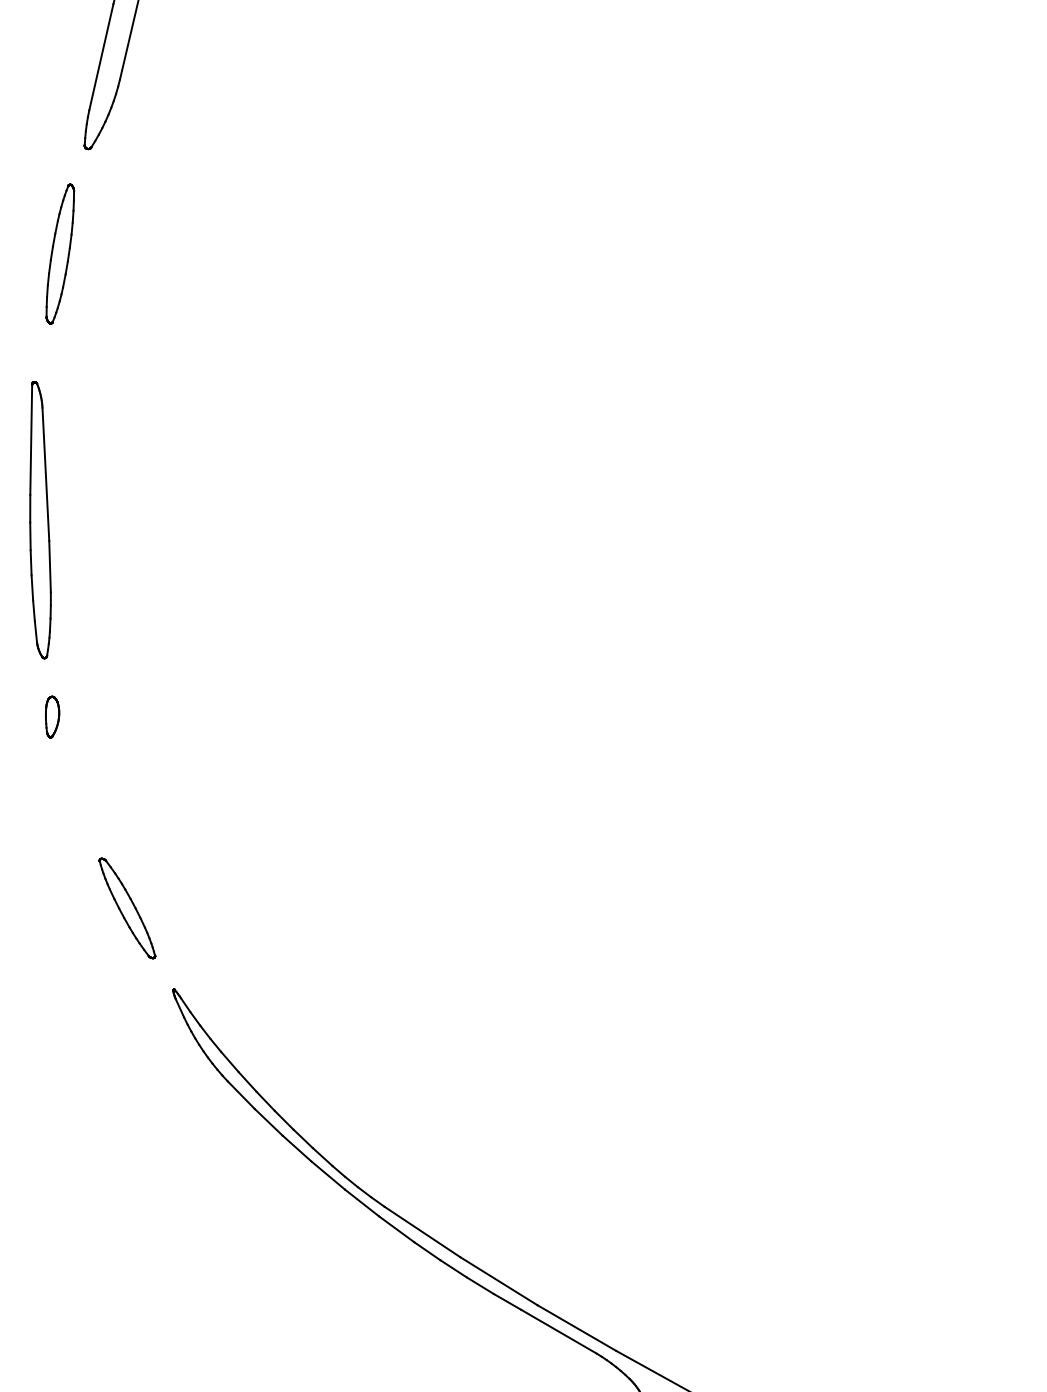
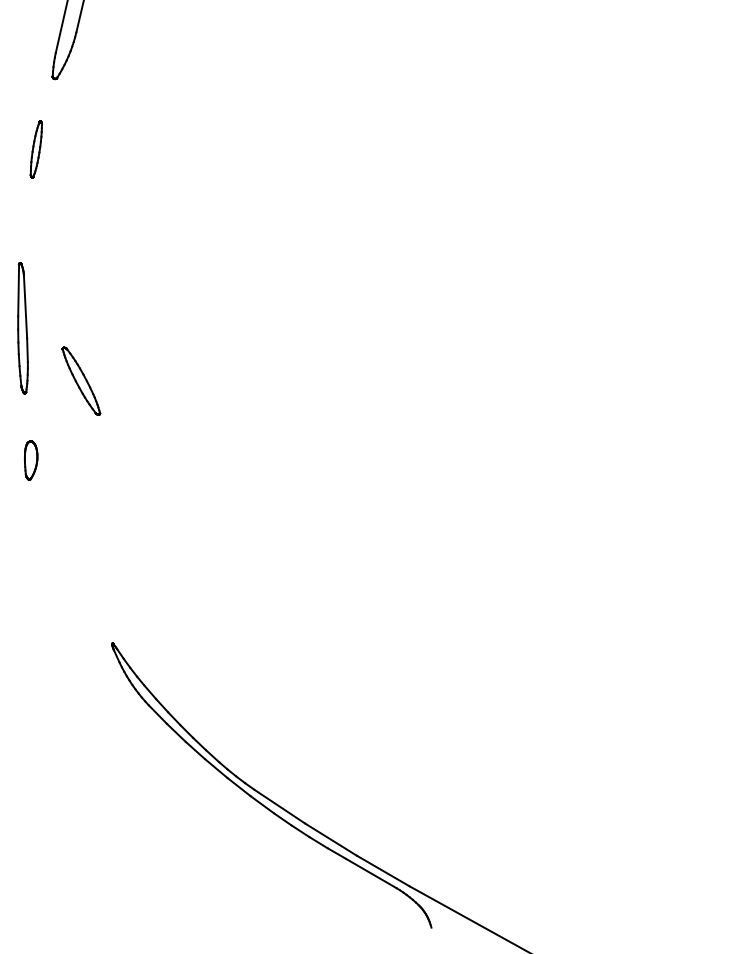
part: (60, 253) -> (36, 149), size x0.6
part: (39, 520) -> (22, 328), size x0.7
part: (51, 716) -> (30, 460), size x1.4
part: (127, 907) -> (81, 380), moved

